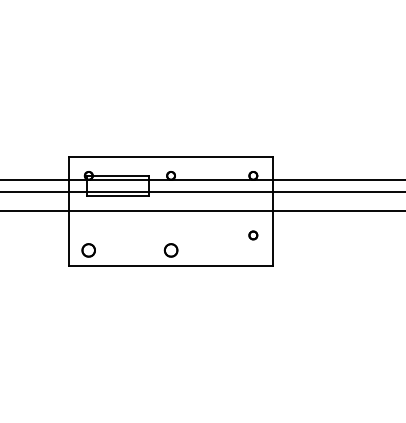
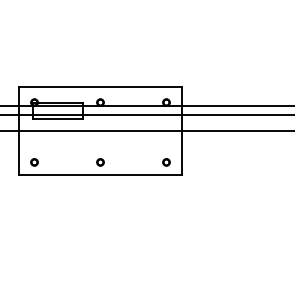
part: (253, 235) -> (166, 162), moved
part: (88, 250) -> (34, 162), size x0.62
part: (170, 250) -> (100, 162), size x0.62

